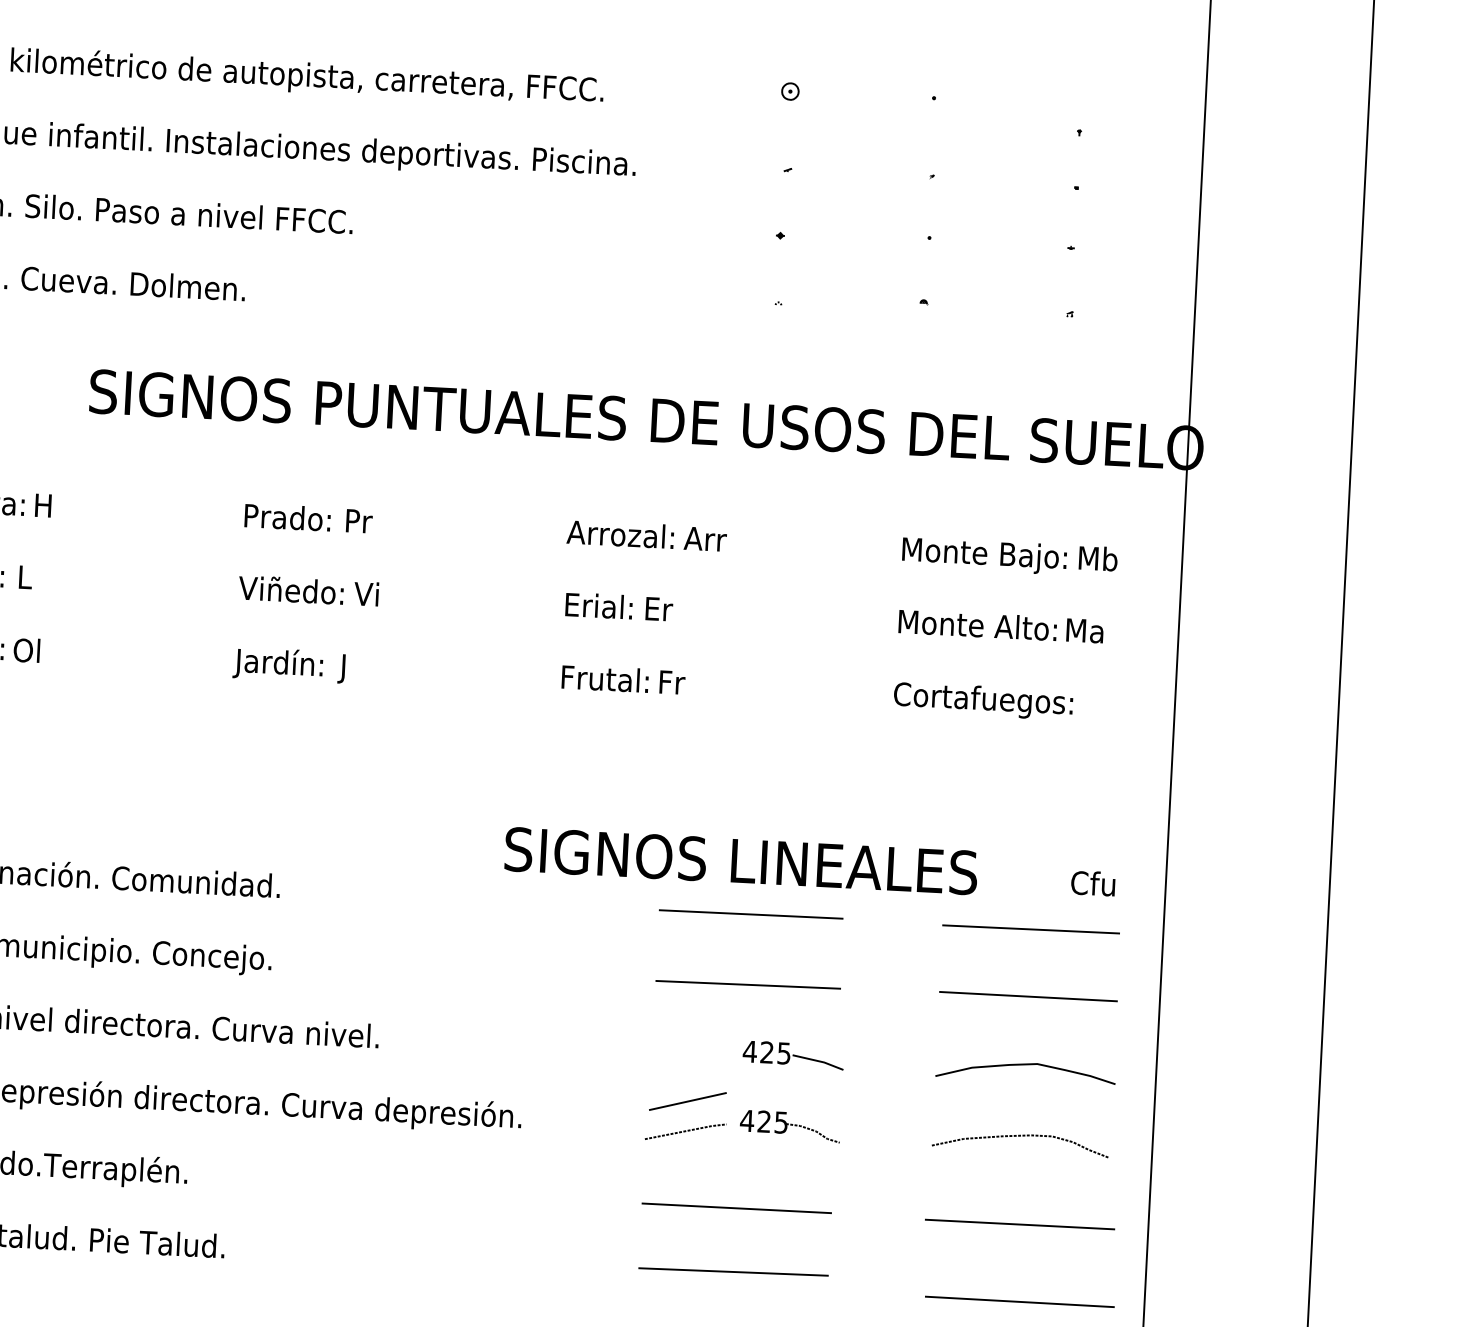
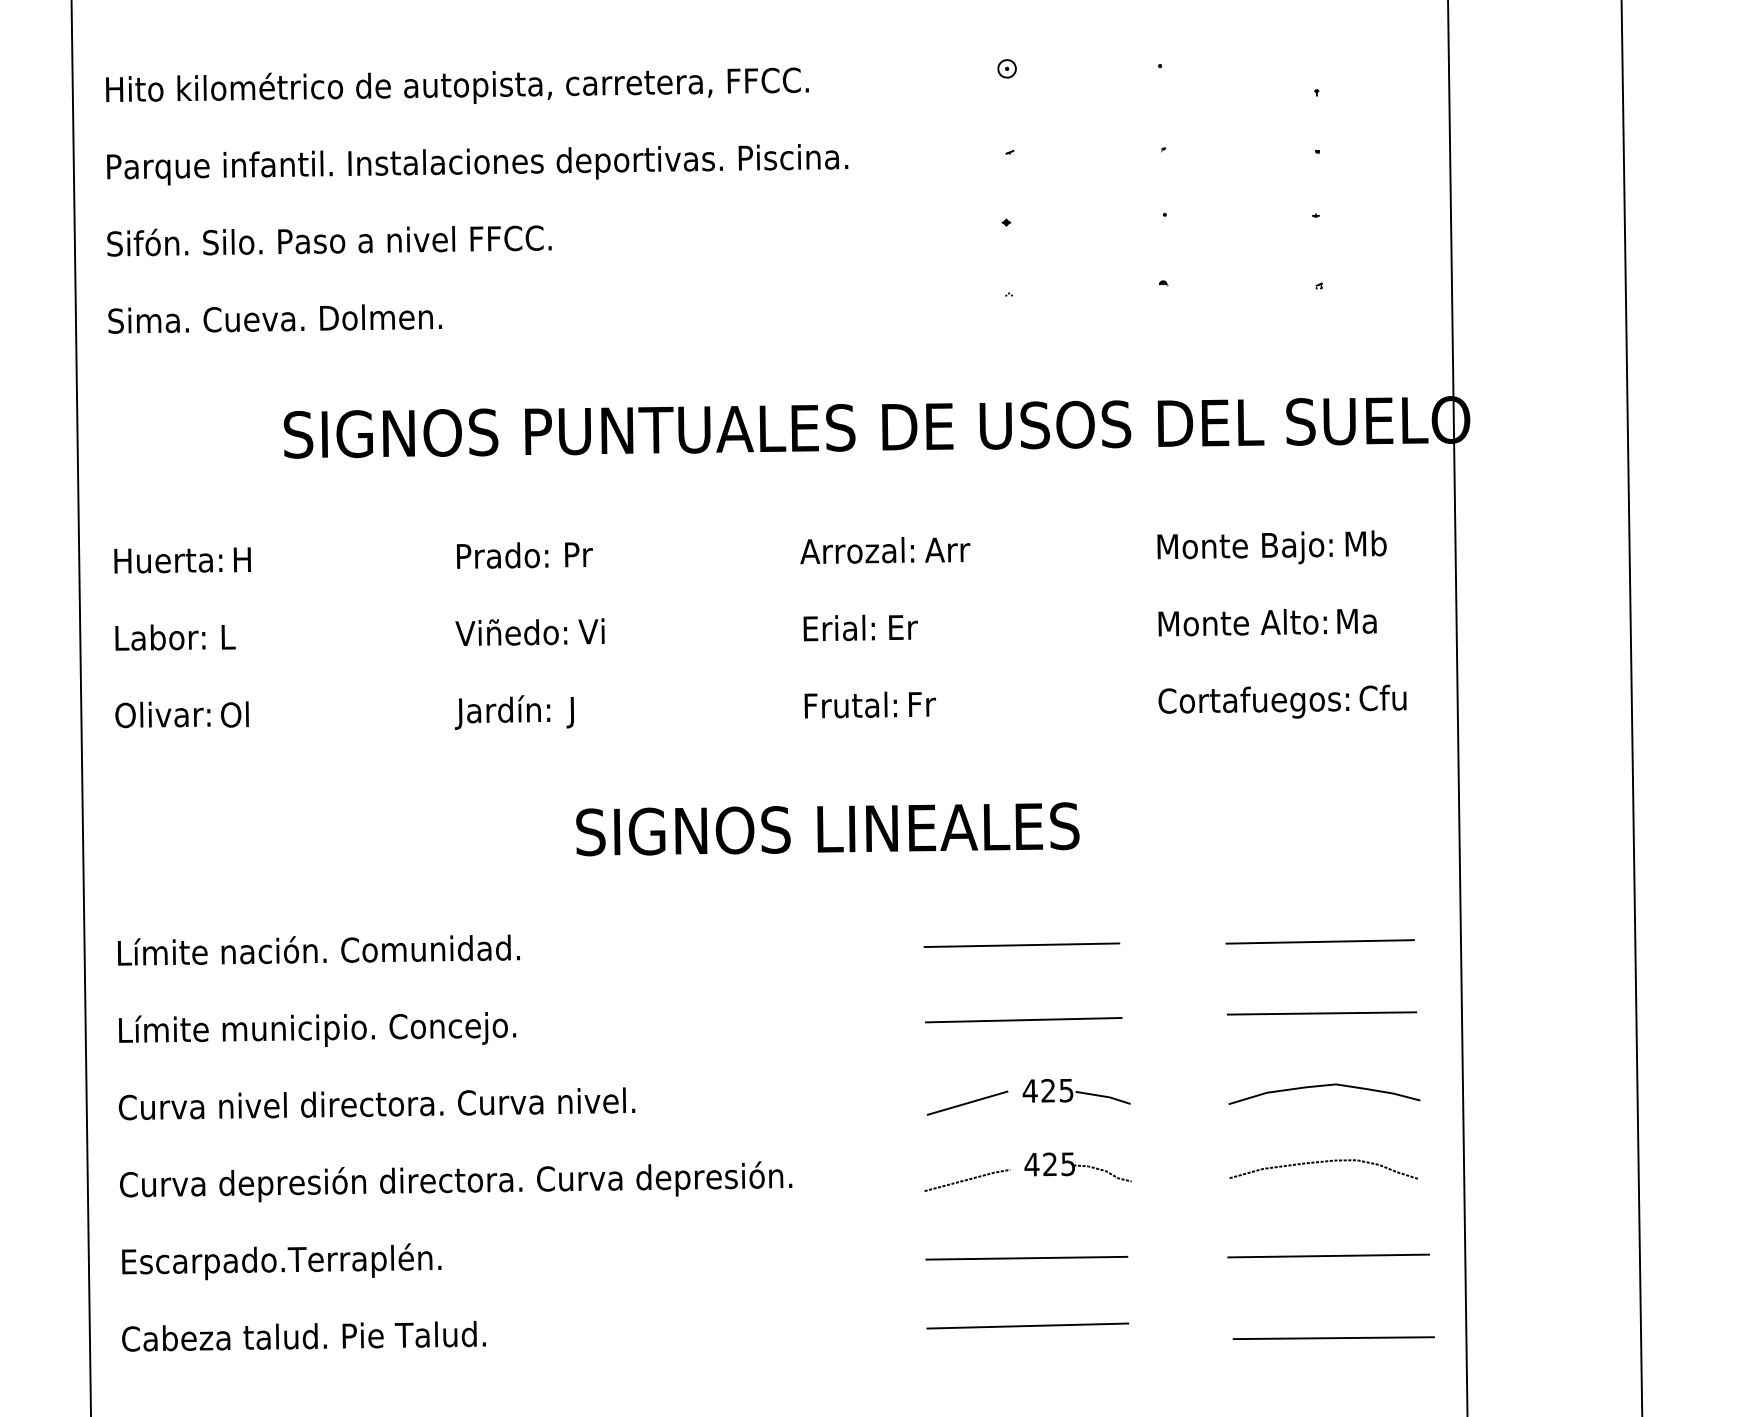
text: (740, 861) -> (827, 829), moved
text: (1092, 883) -> (1382, 697), moved
line: (687, 1100) -> (967, 1102), moved

